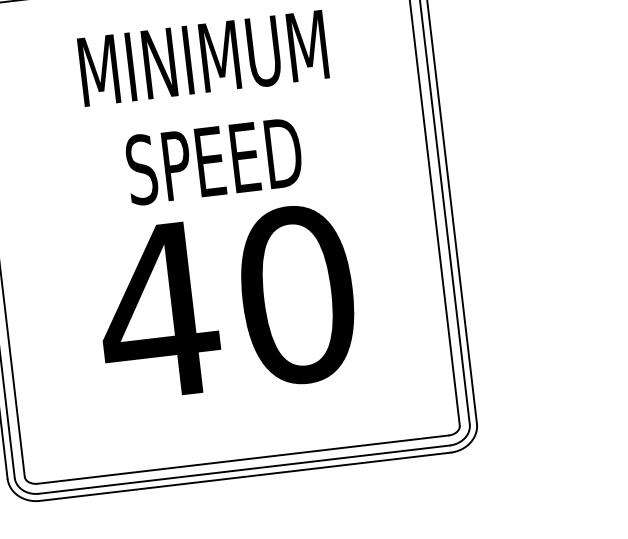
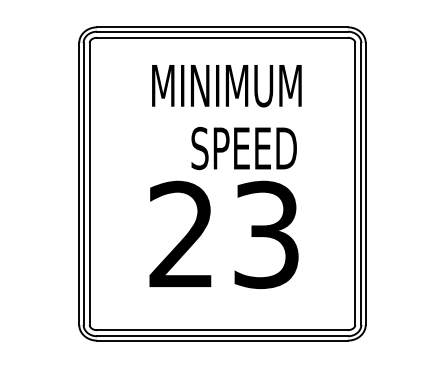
text: (213, 161) -> (243, 148), moved
text: (226, 302) -> (223, 234), 40 -> 23

